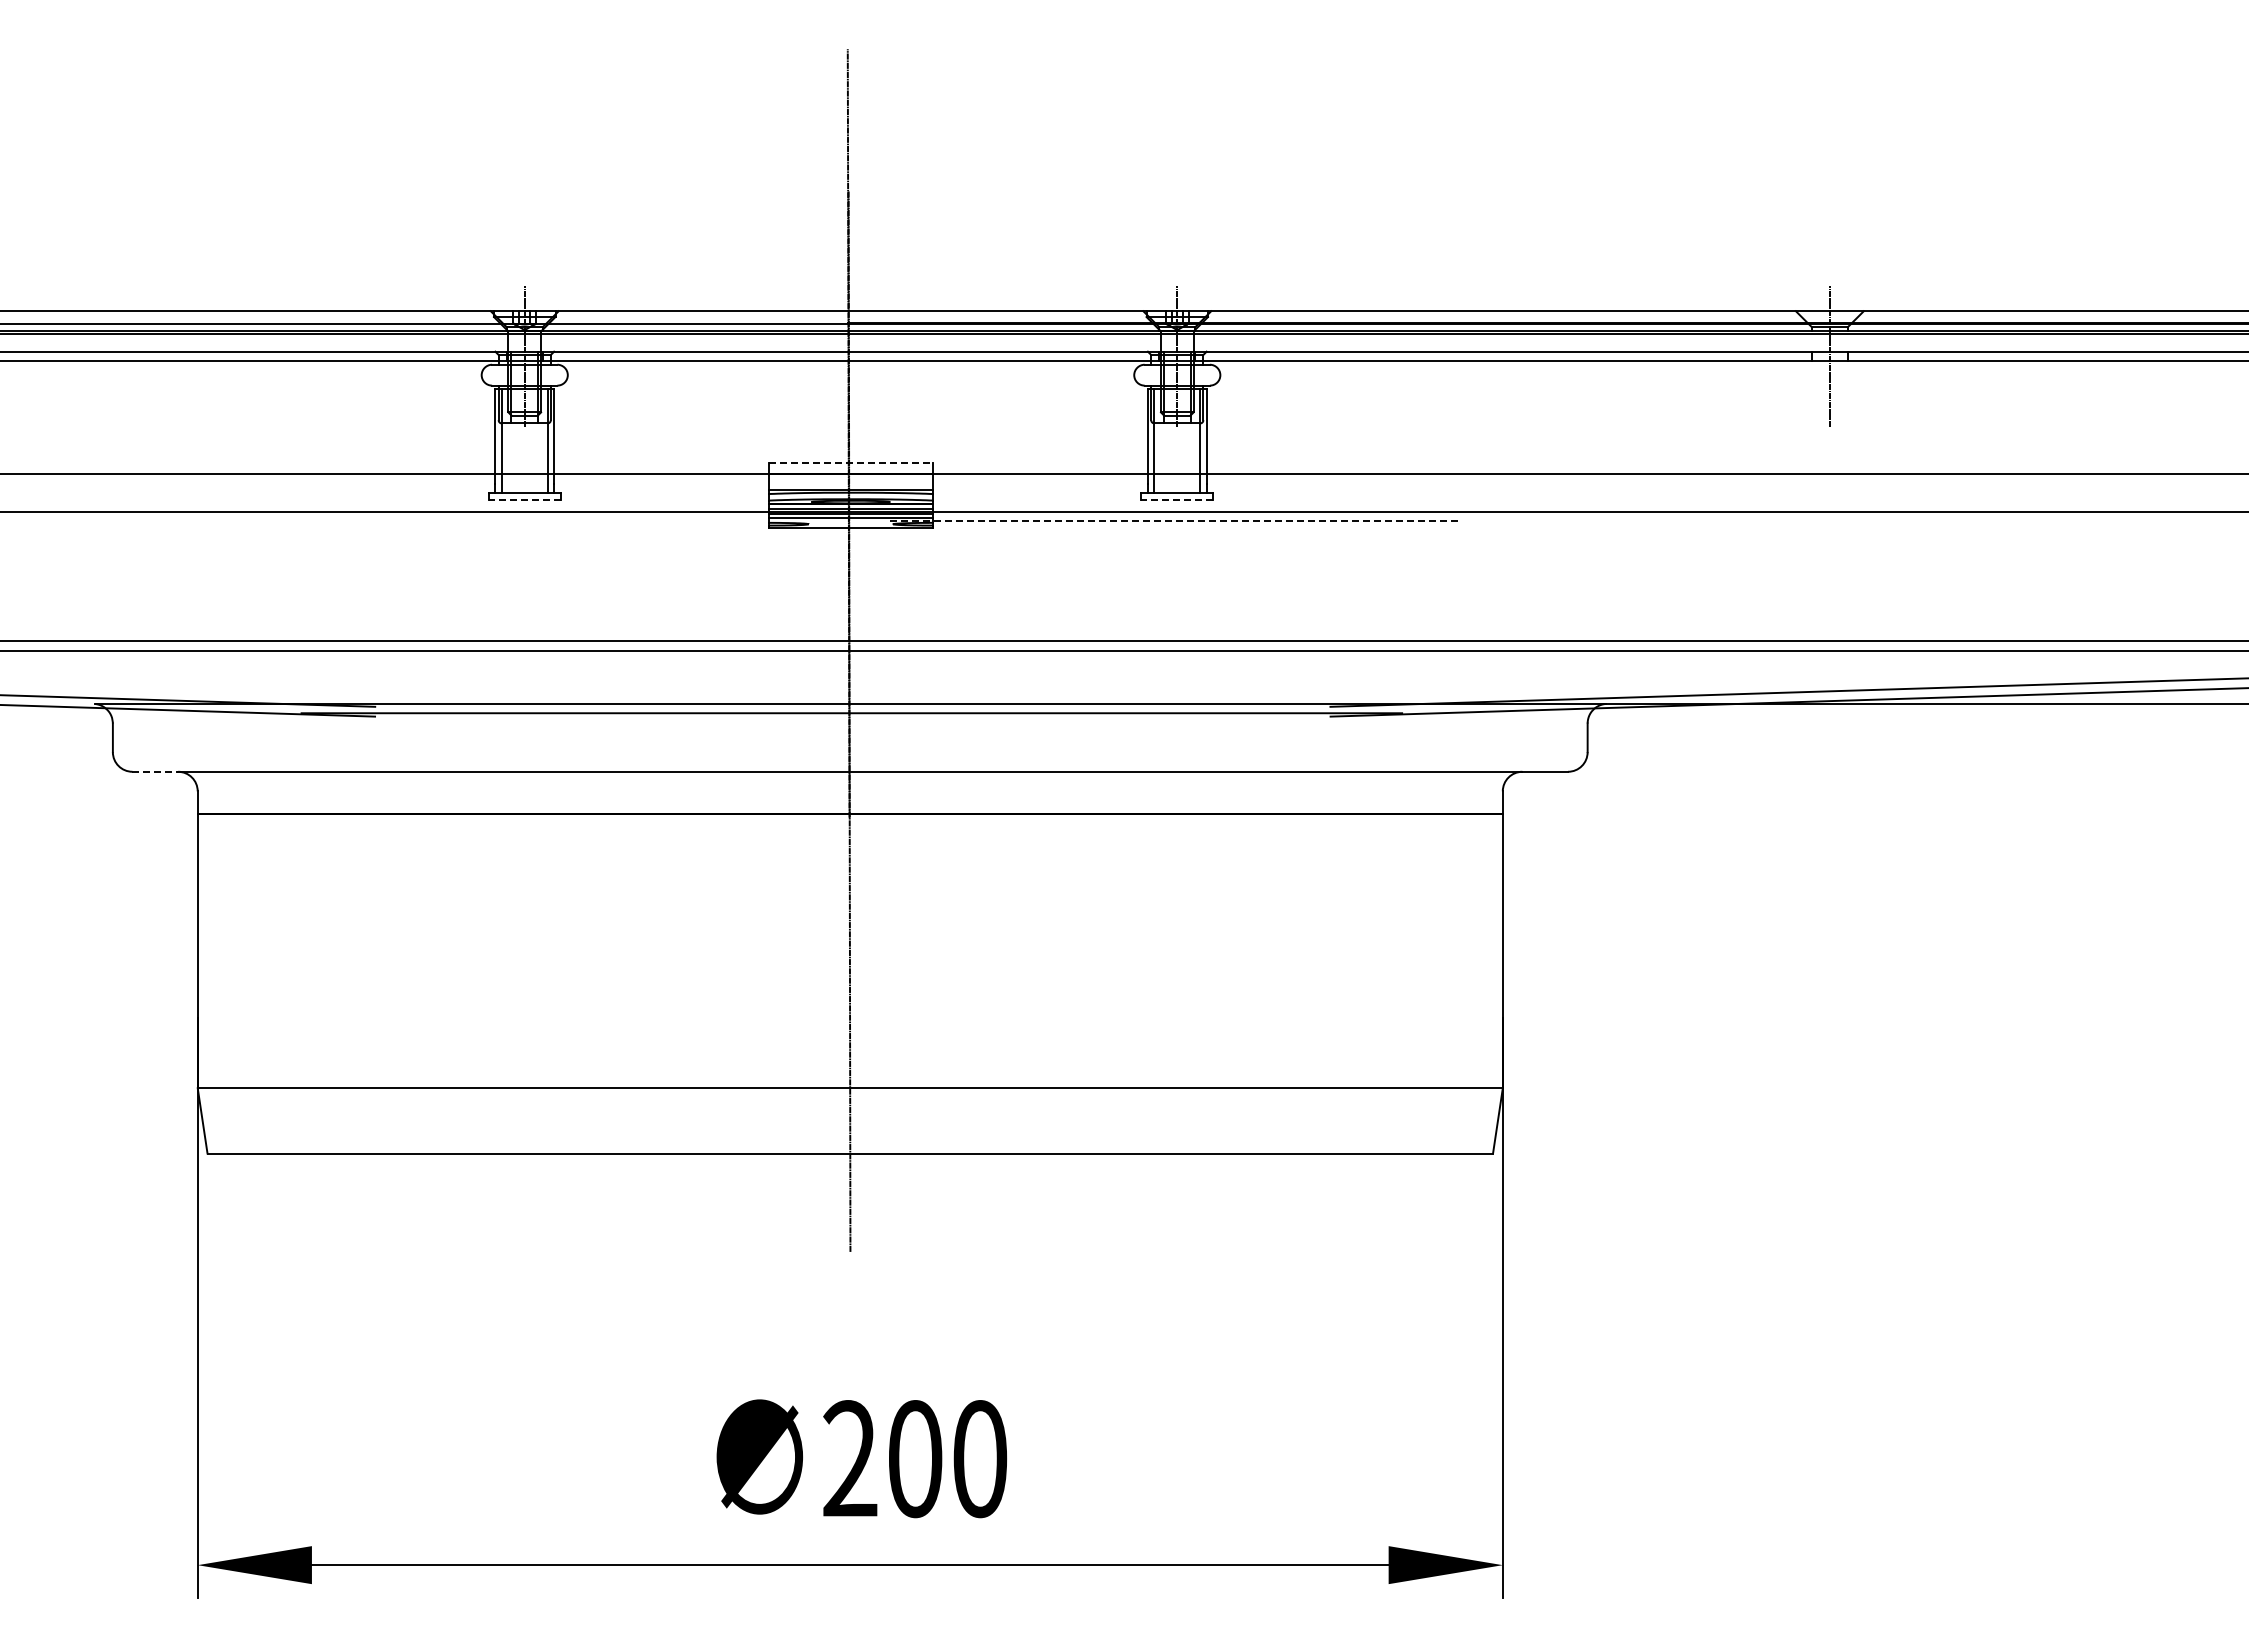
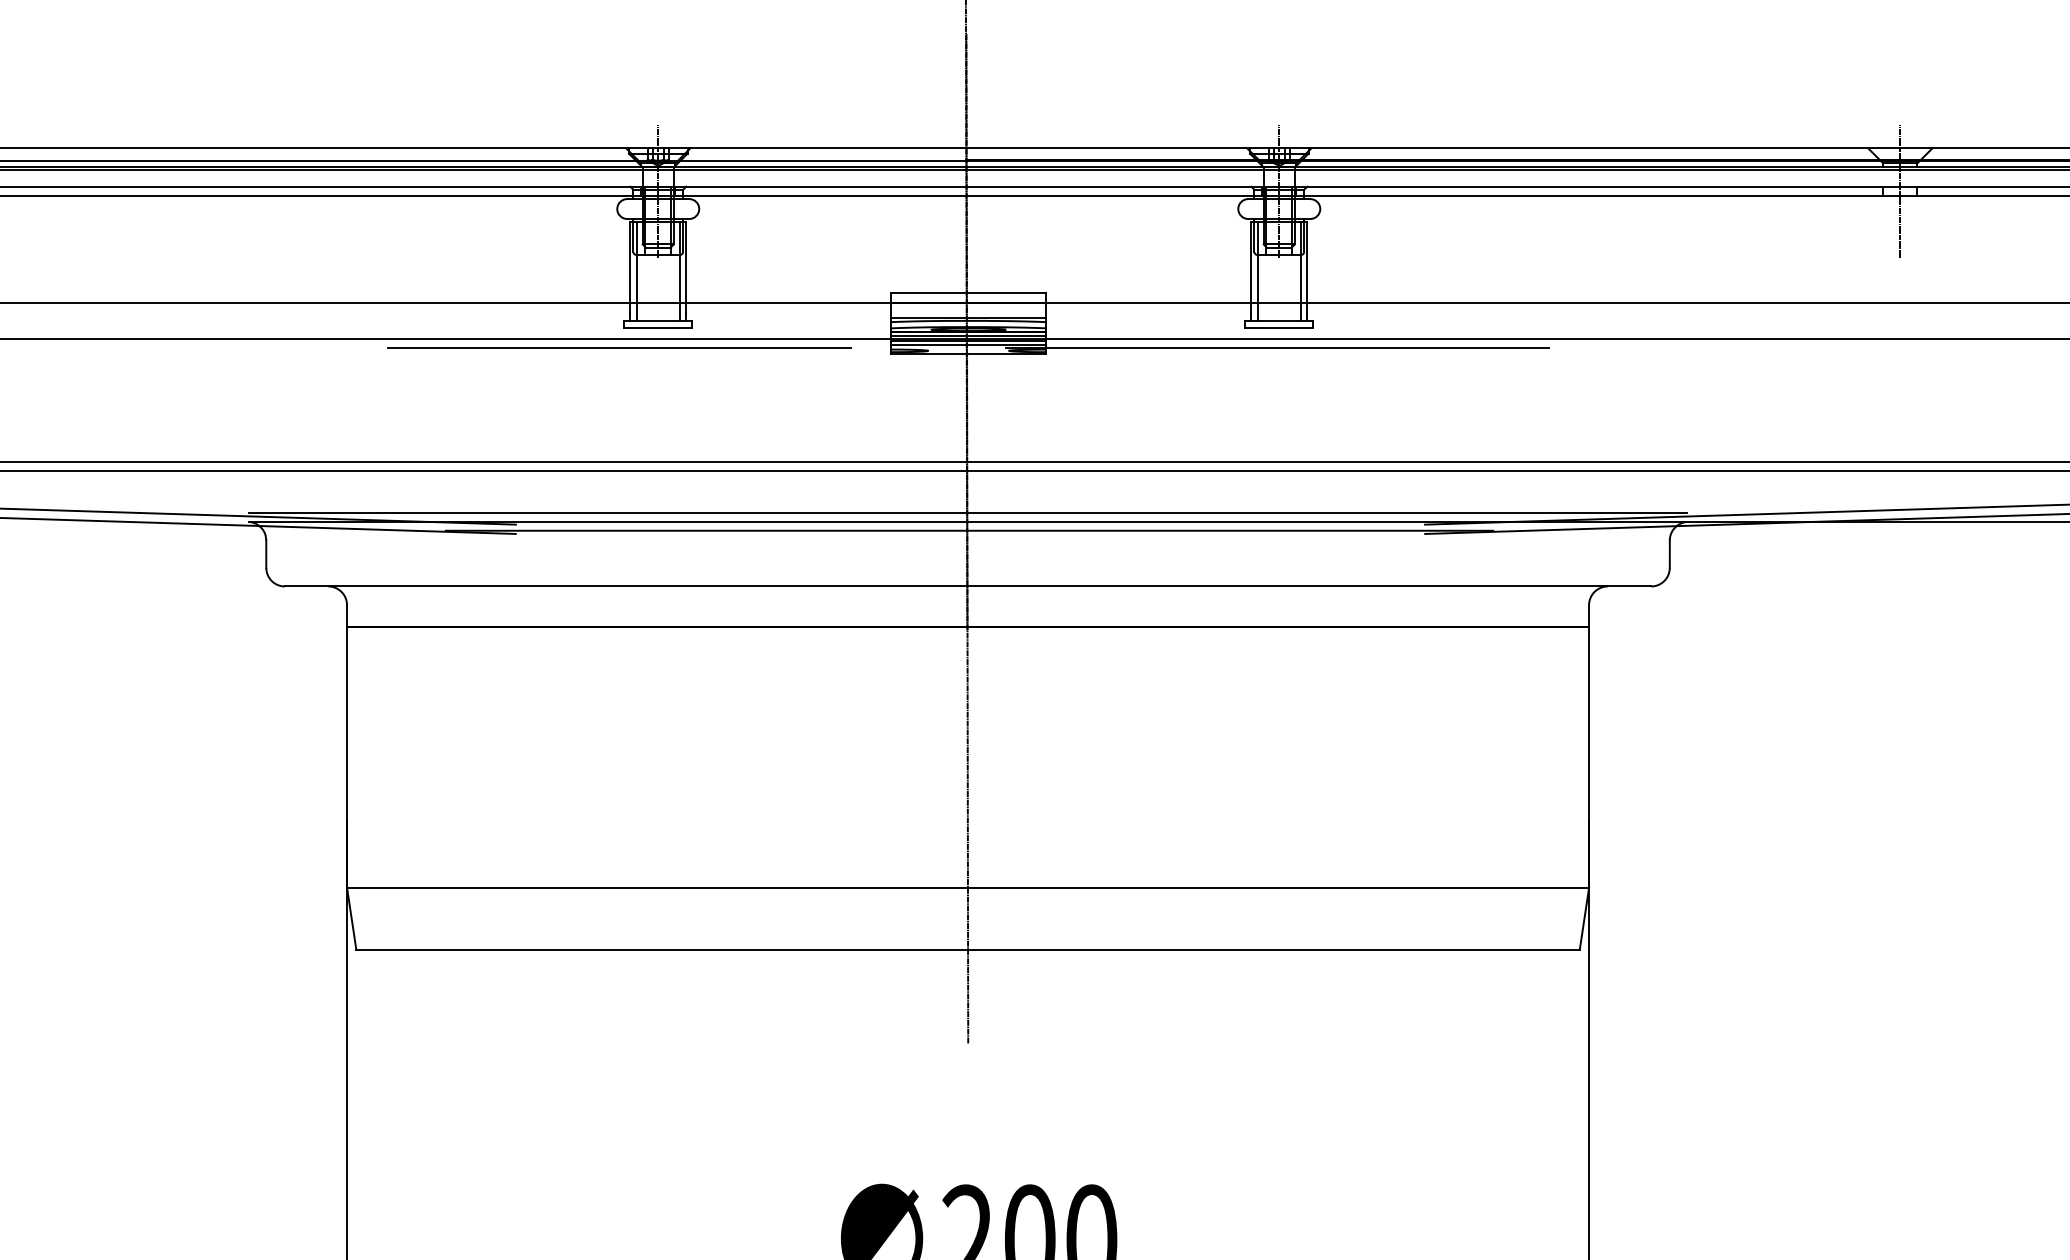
line: (851, 462) -> (969, 292), dashed -> solid
line: (524, 499) -> (658, 327), dashed -> solid
line: (1177, 499) -> (1279, 327), dashed -> solid
line: (483, 520) -> (619, 347), added
line: (1176, 521) -> (1278, 348), dashed -> solid
line: (850, 694) -> (968, 512), added
line: (155, 771) -> (306, 586), dashed -> solid

